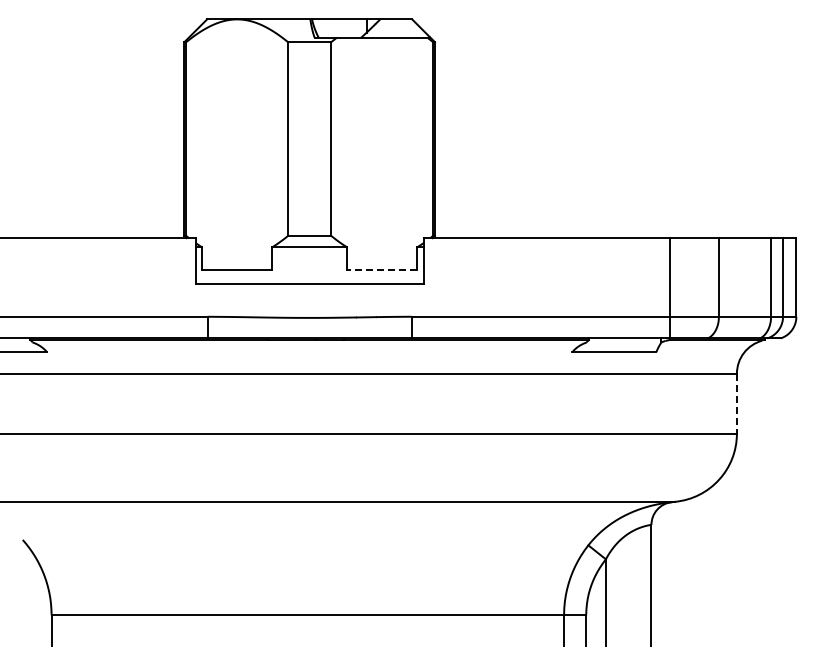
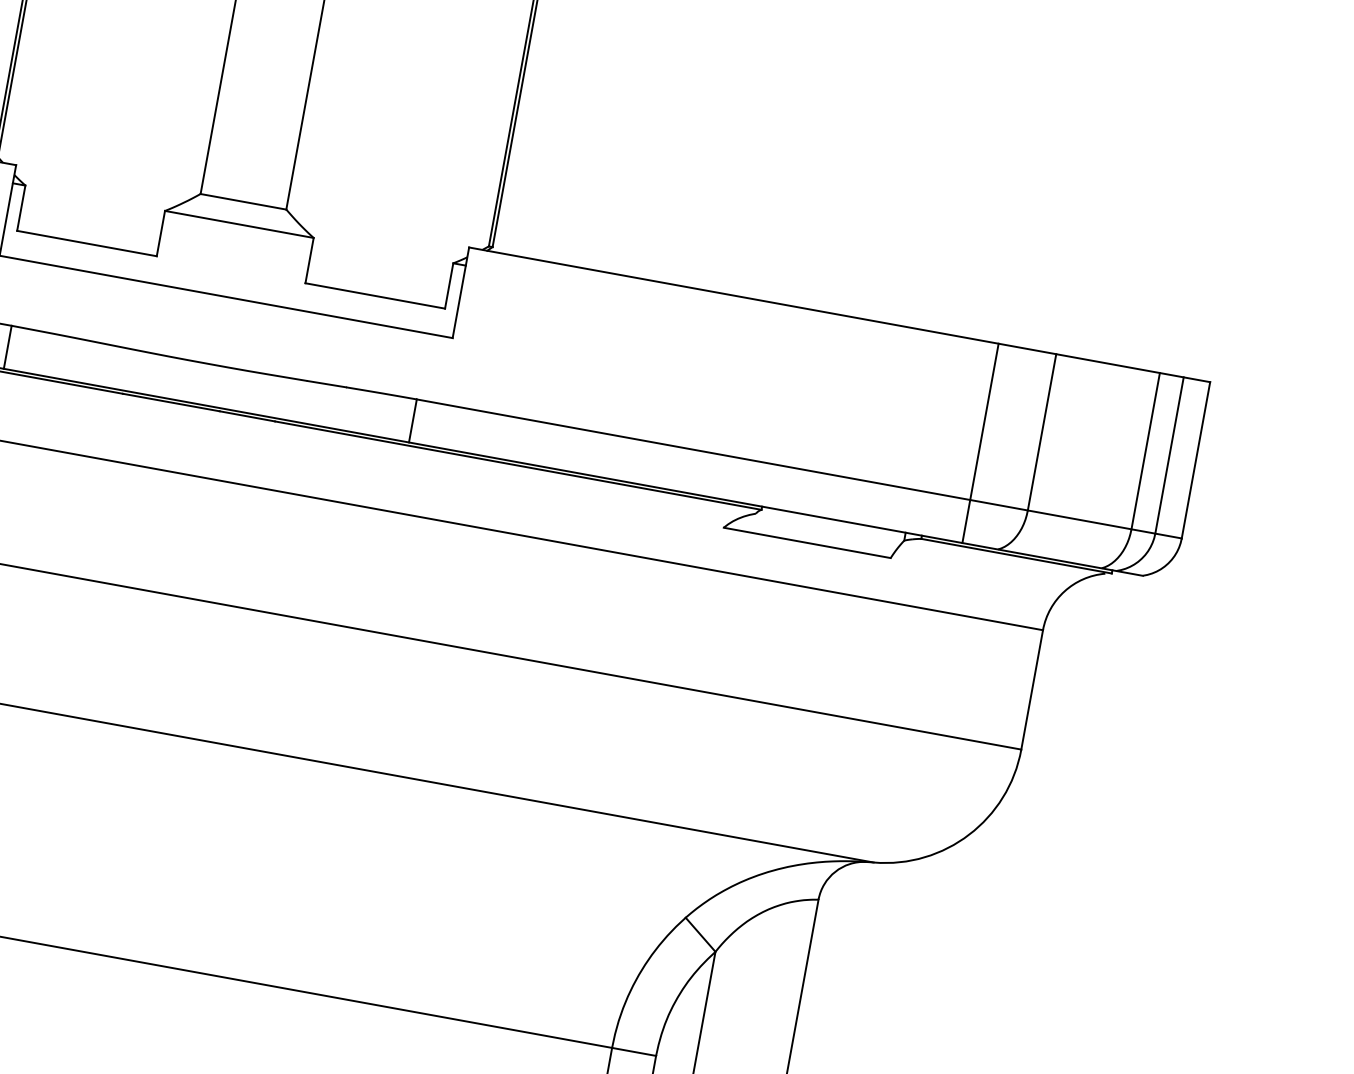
line: (381, 270) -> (373, 296), dashed -> solid
line: (669, 288) -> (979, 443), moved
line: (736, 404) -> (1031, 691), dashed -> solid

